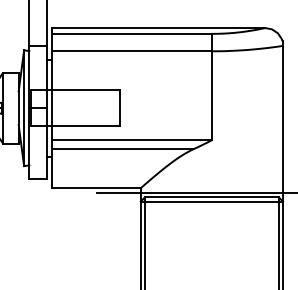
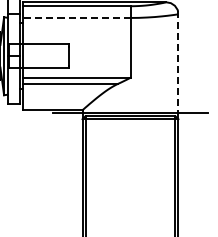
line: (131, 50) -> (76, 17), solid -> dashed
line: (283, 117) -> (178, 62), solid -> dashed

